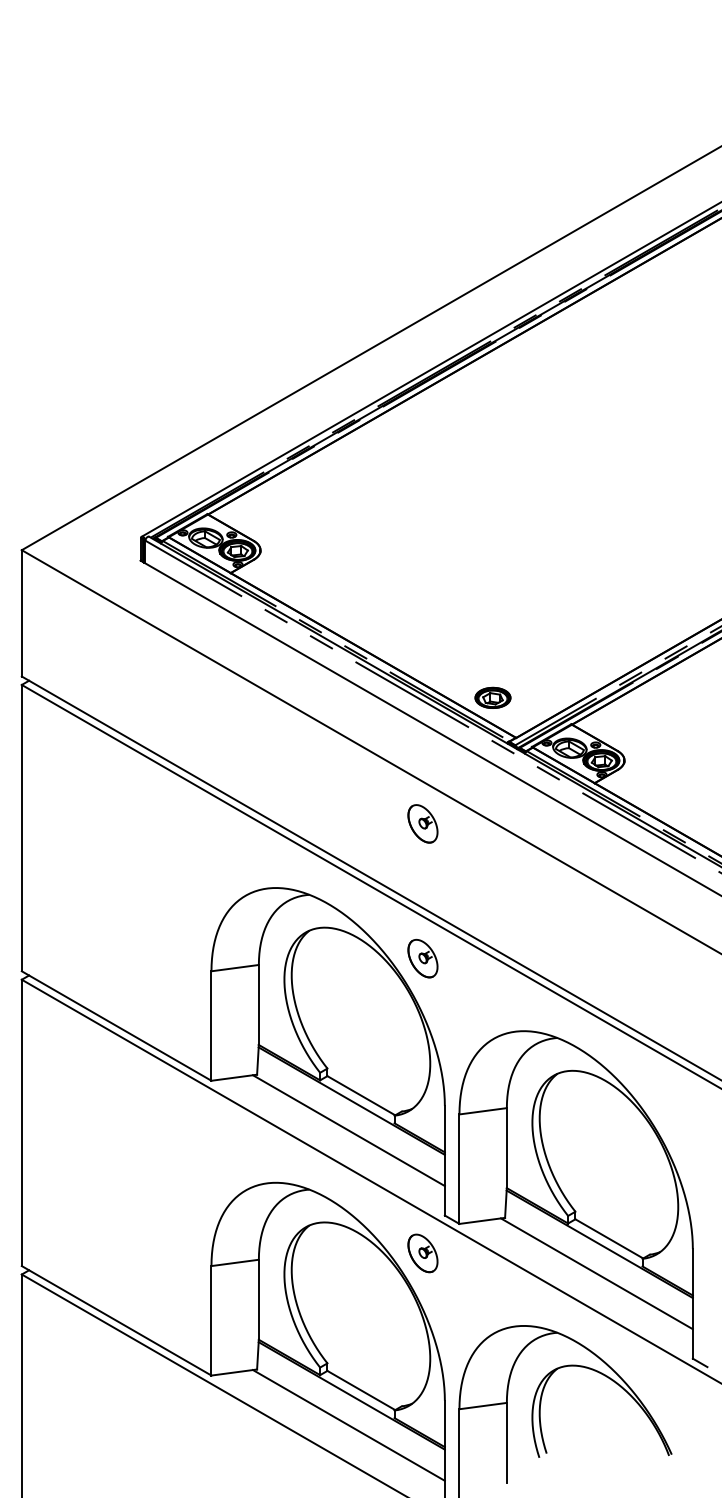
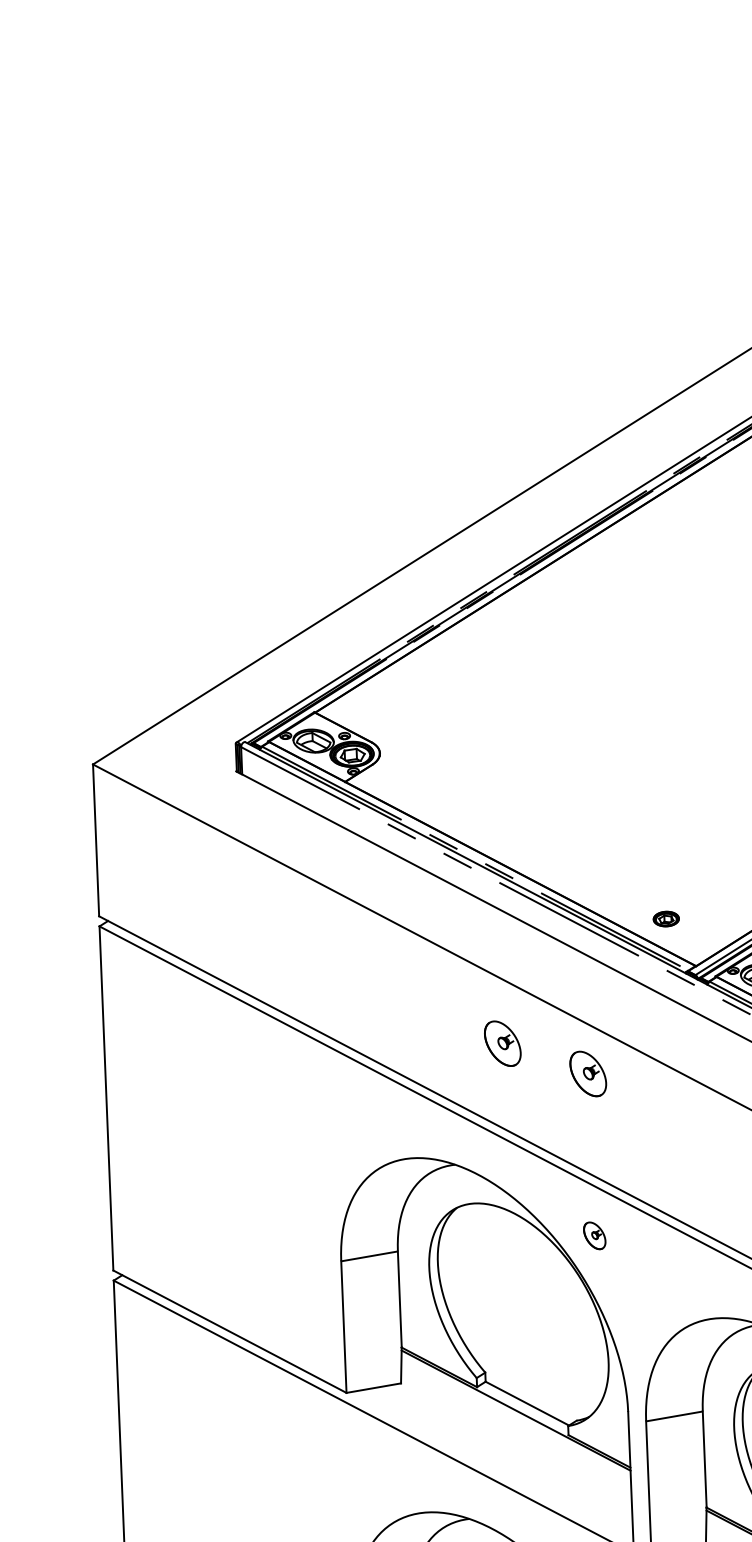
part: (492, 697) -> (665, 918), size x0.6
part: (352, 795) -> (502, 1043), added
part: (422, 958) -> (594, 1235), size x0.6
line: (348, 1130) -> (513, 1446), removed

